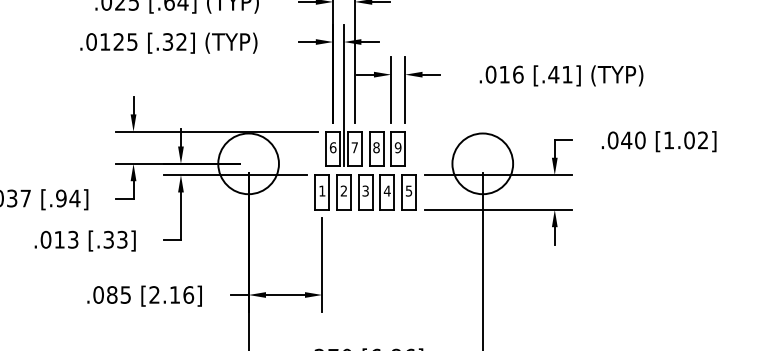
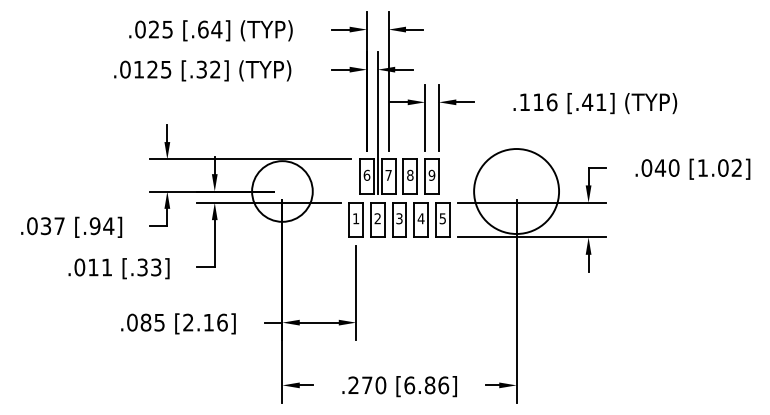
text: (490, 74) -> (524, 102), .016 -> .116
circle: (482, 163) -> (516, 191), size x1.4
text: (73, 239) -> (107, 267), .013 -> .011

